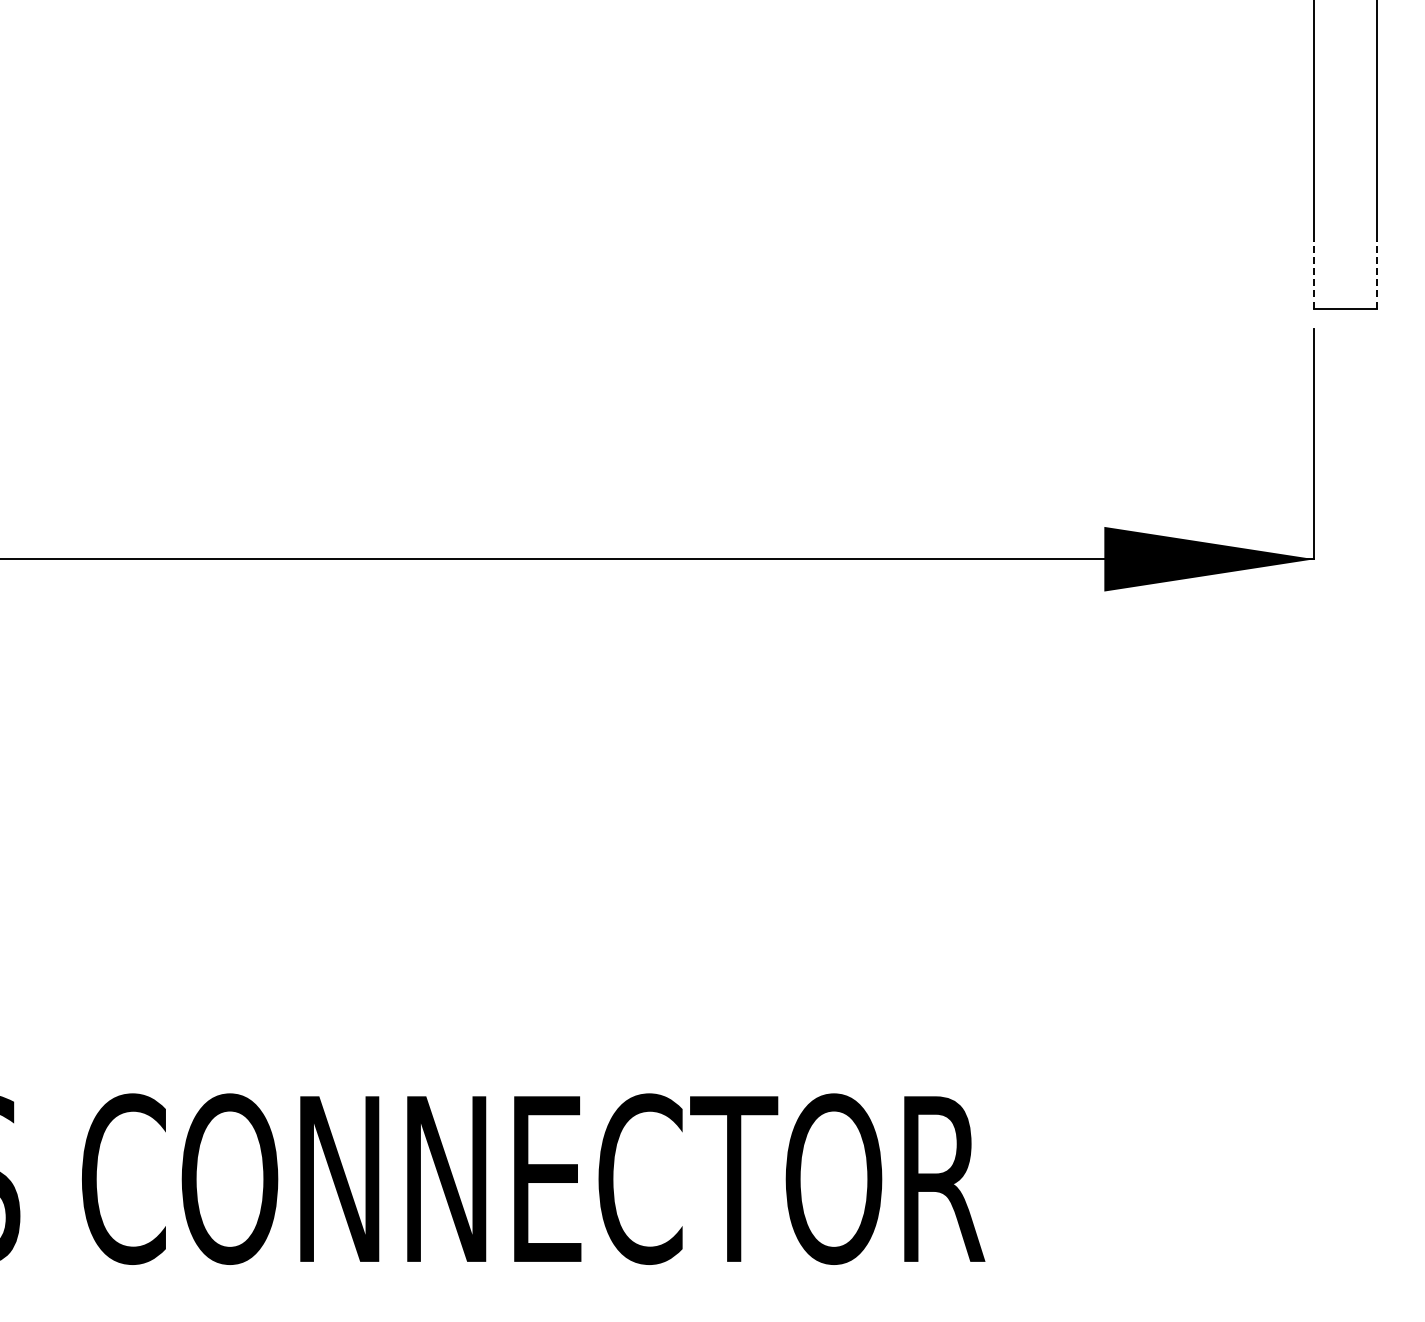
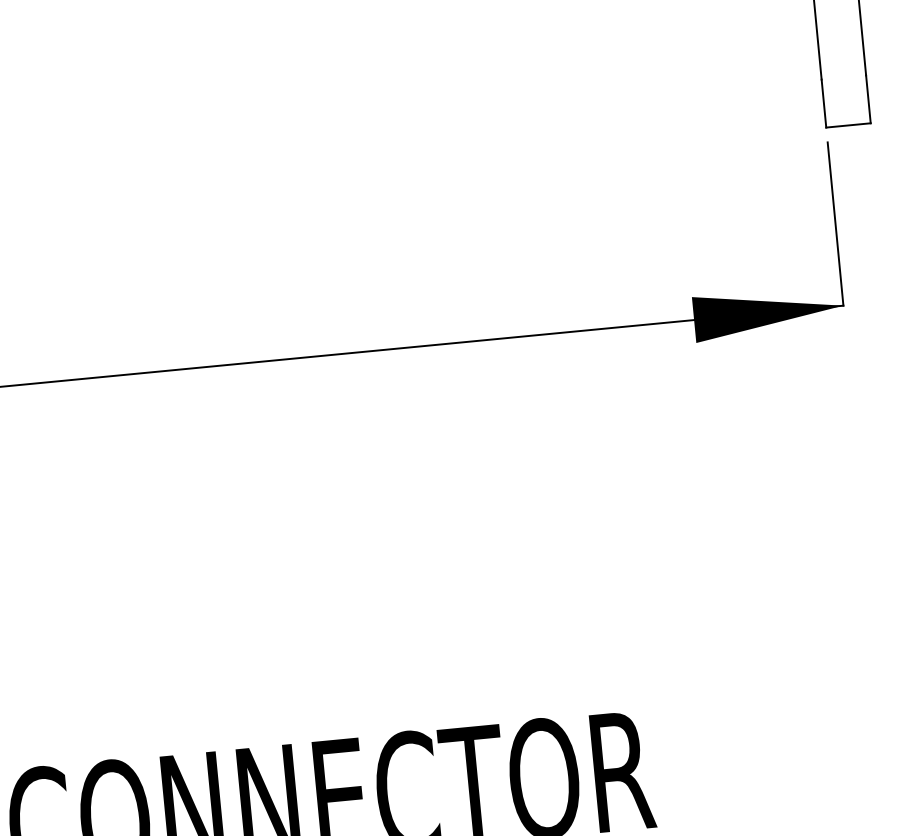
line: (1314, 274) -> (823, 103), dashed -> solid
line: (1377, 274) -> (868, 99), dashed -> solid

